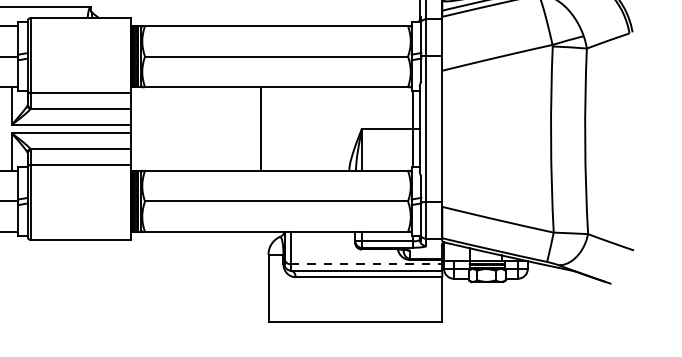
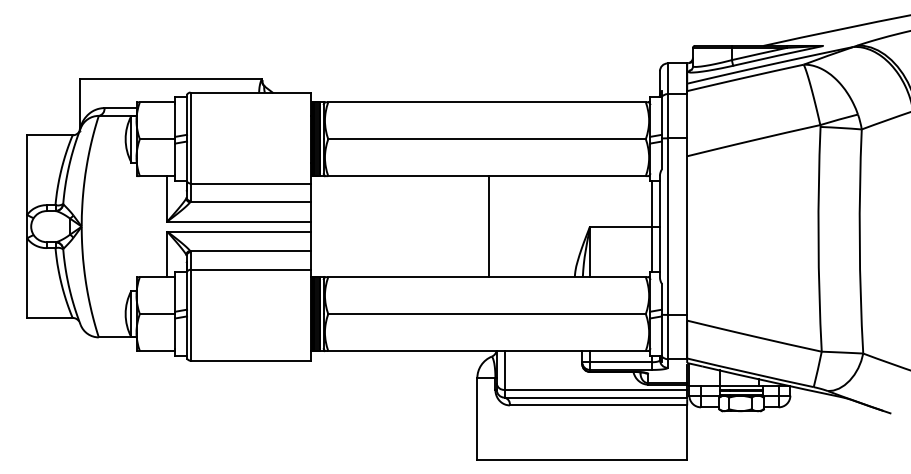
line: (260, 128) -> (488, 226), moved
line: (367, 263) -> (596, 389), dashed -> solid

